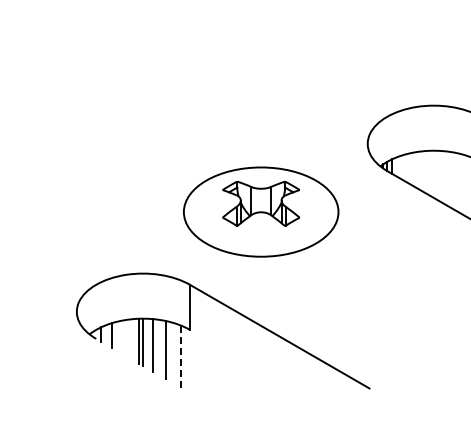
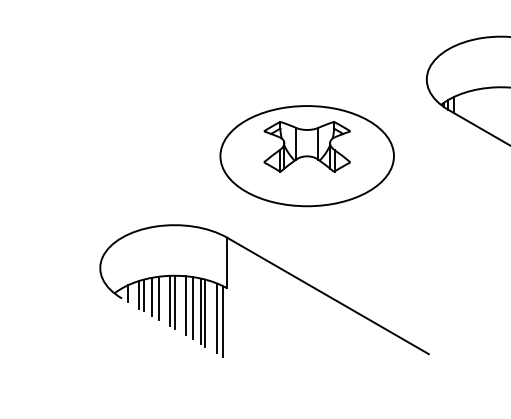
line: (115, 336) -> (143, 295), added
line: (123, 337) -> (152, 296), added
line: (129, 338) -> (159, 298), added
line: (159, 347) -> (193, 308), added
line: (170, 351) -> (205, 312), added
line: (180, 356) -> (216, 318), dashed -> solid
line: (186, 358) -> (223, 320), added

